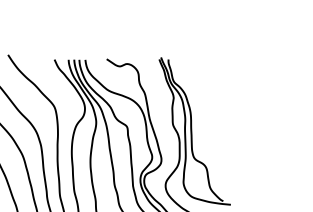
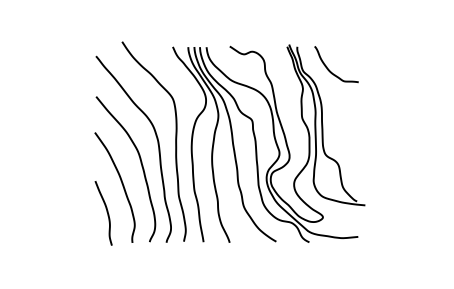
curve: (198, 81) -> (330, 70), added

